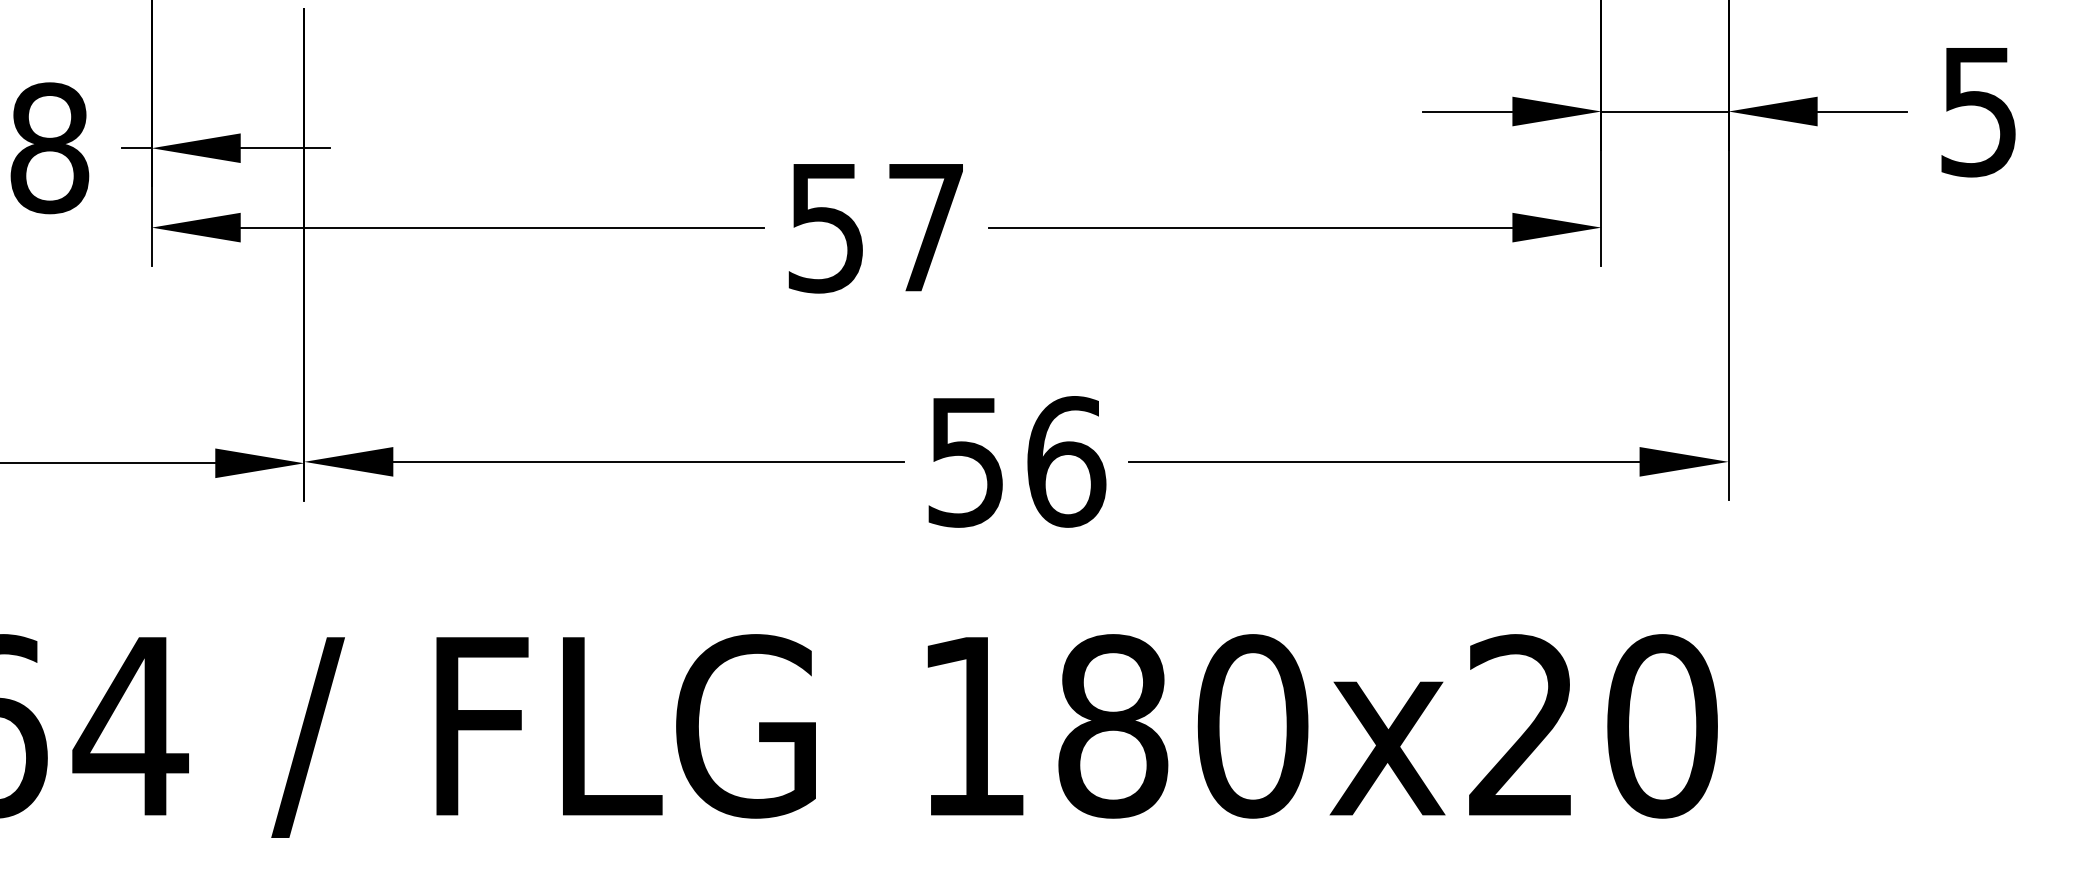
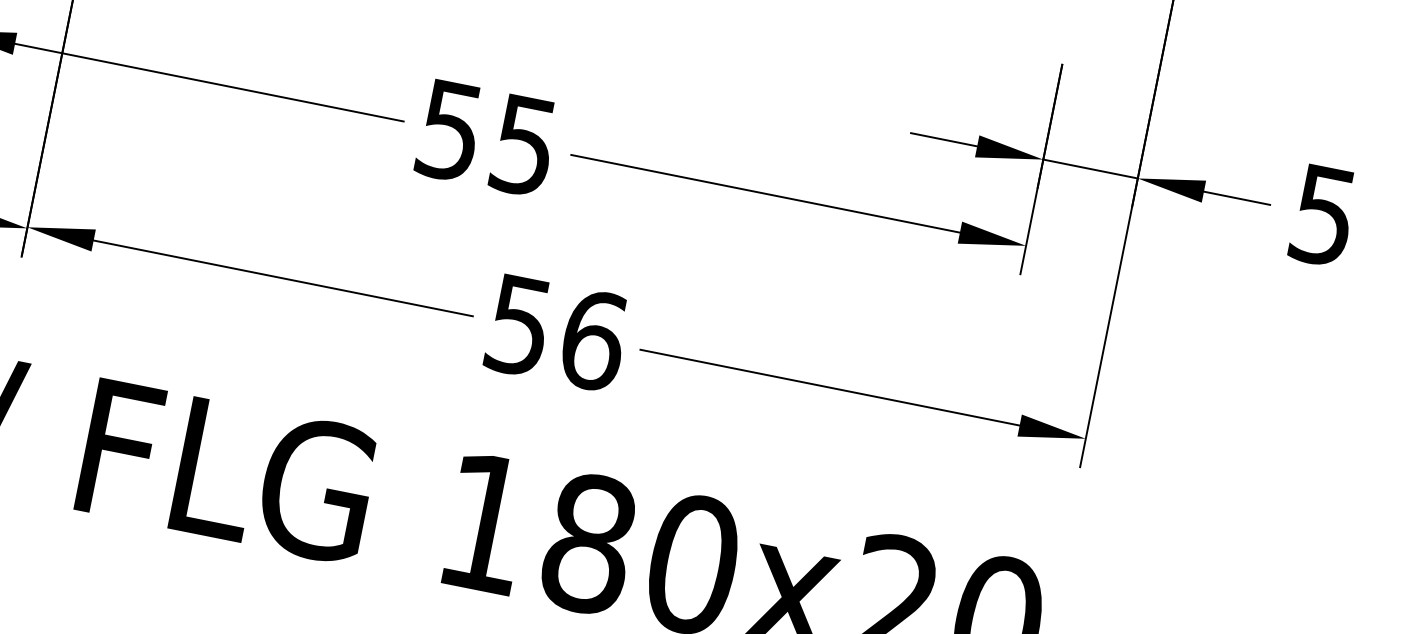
text: (925, 228) -> (523, 146), 57 -> 55

